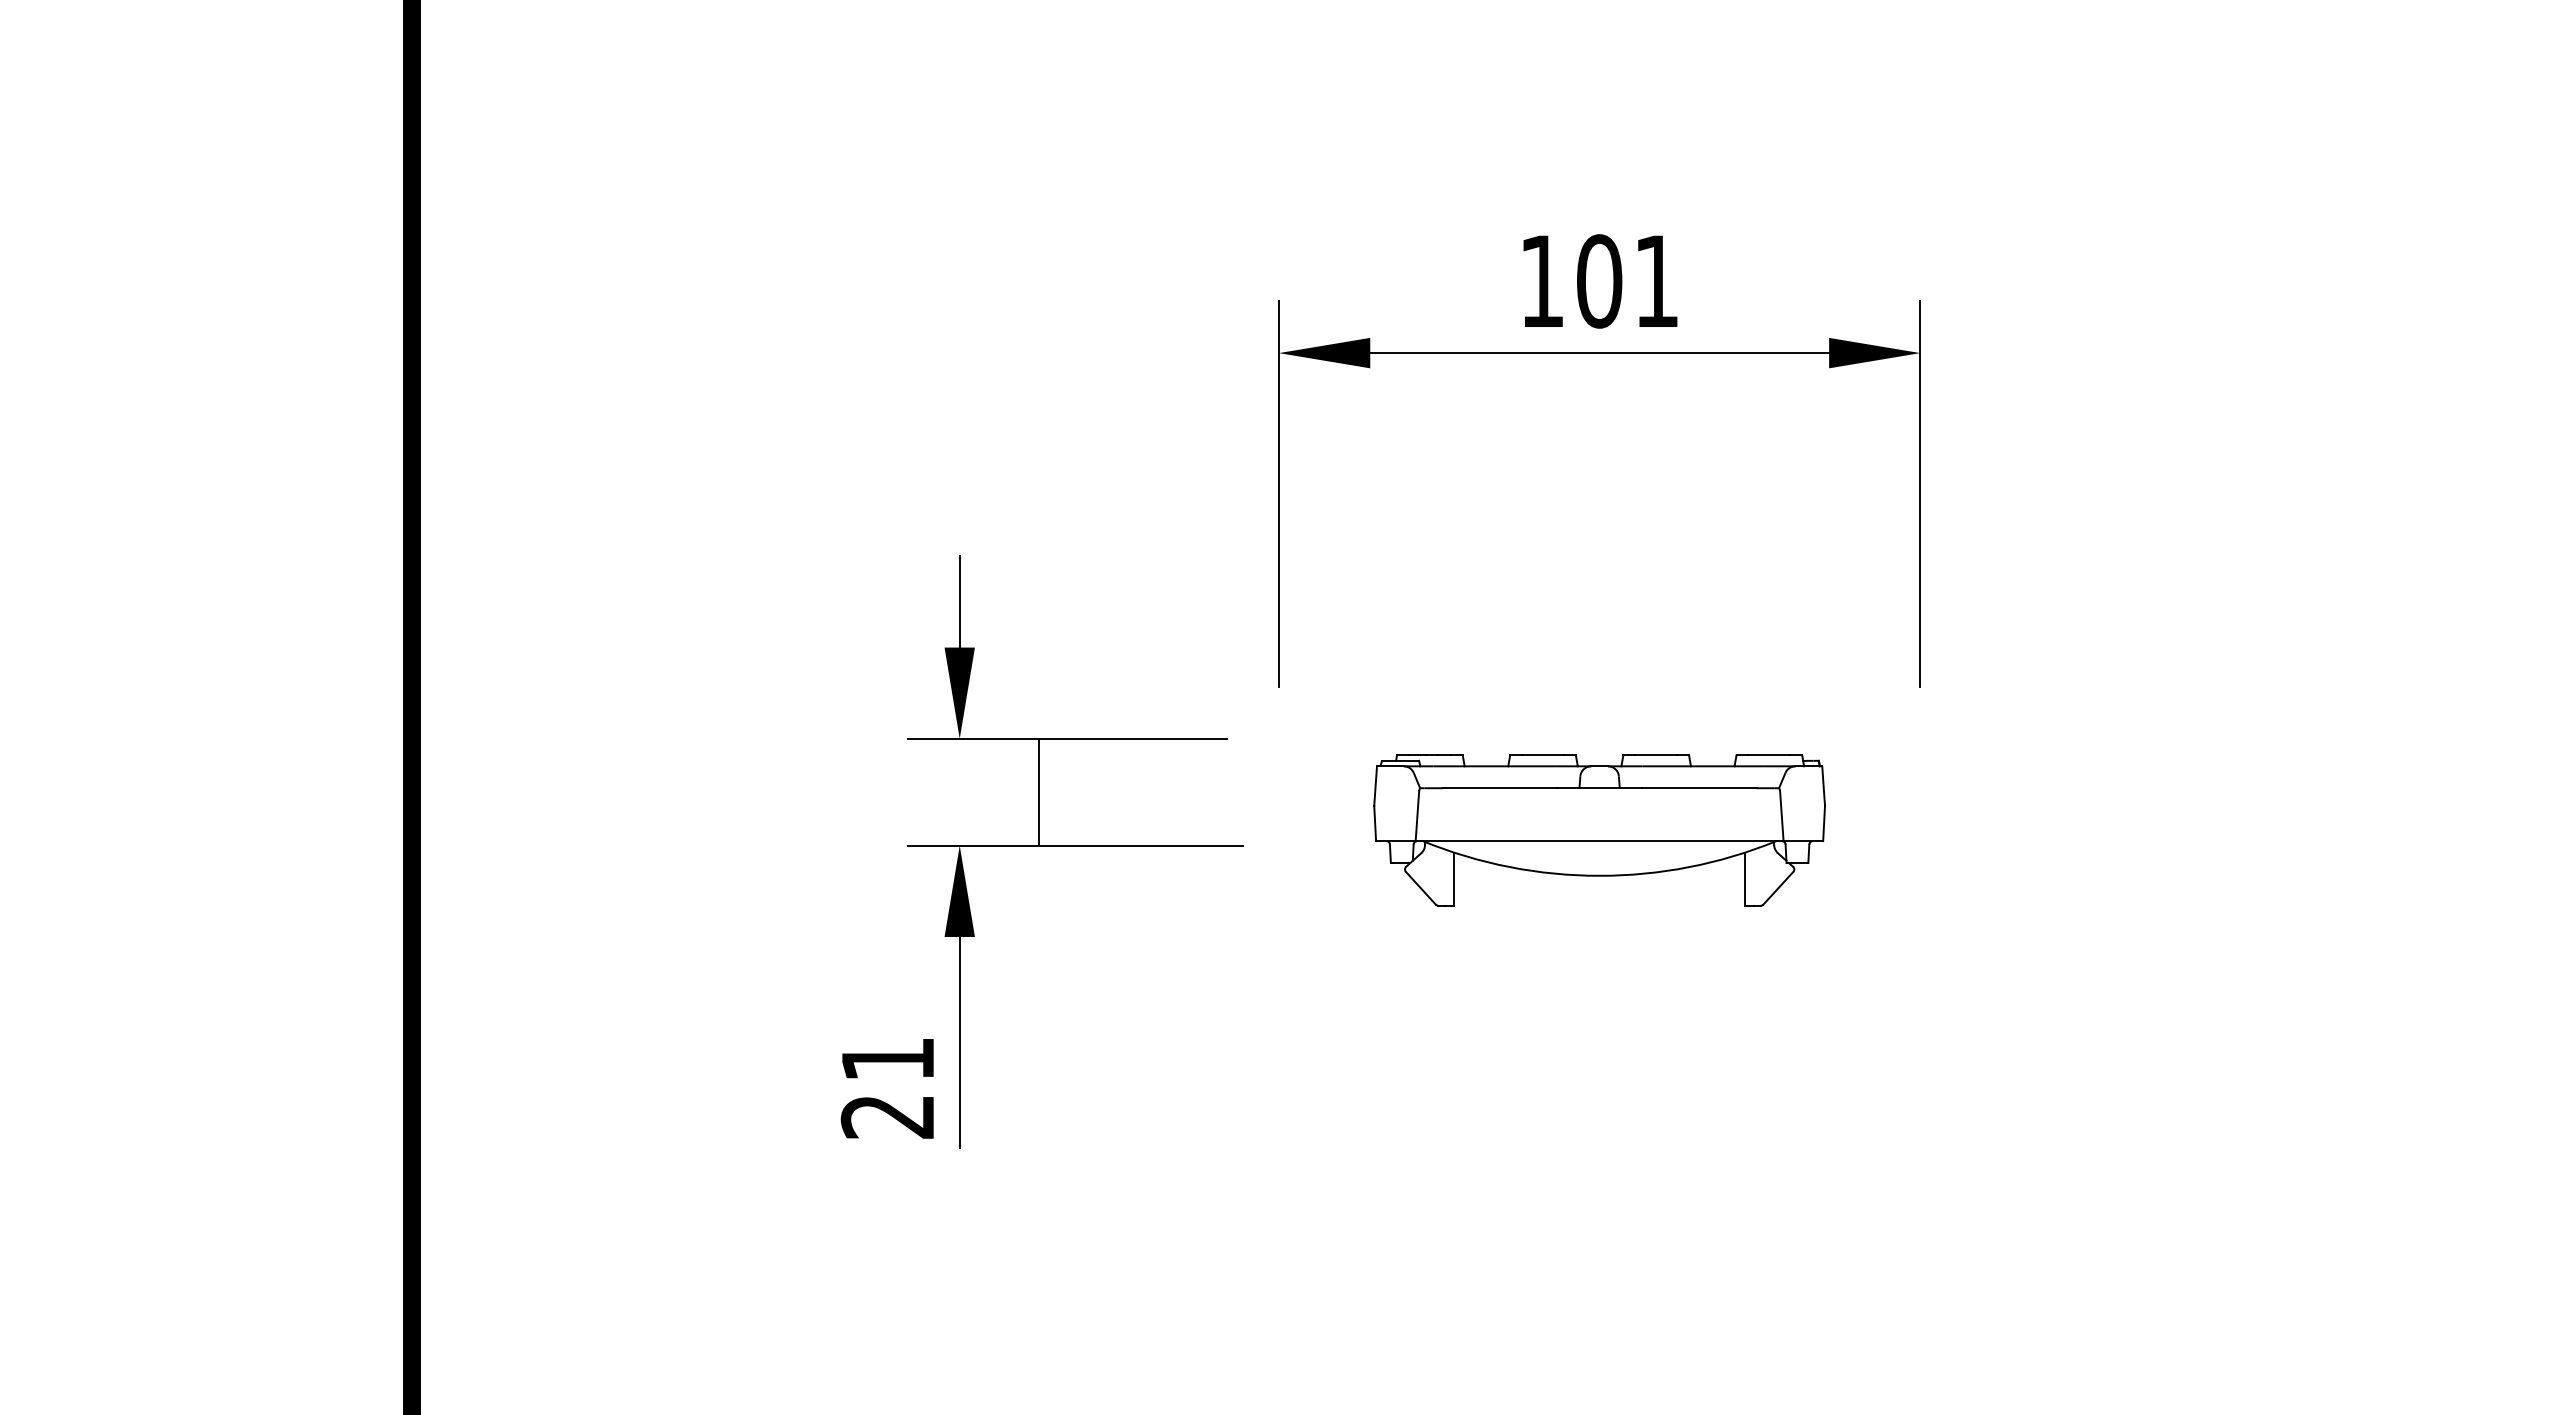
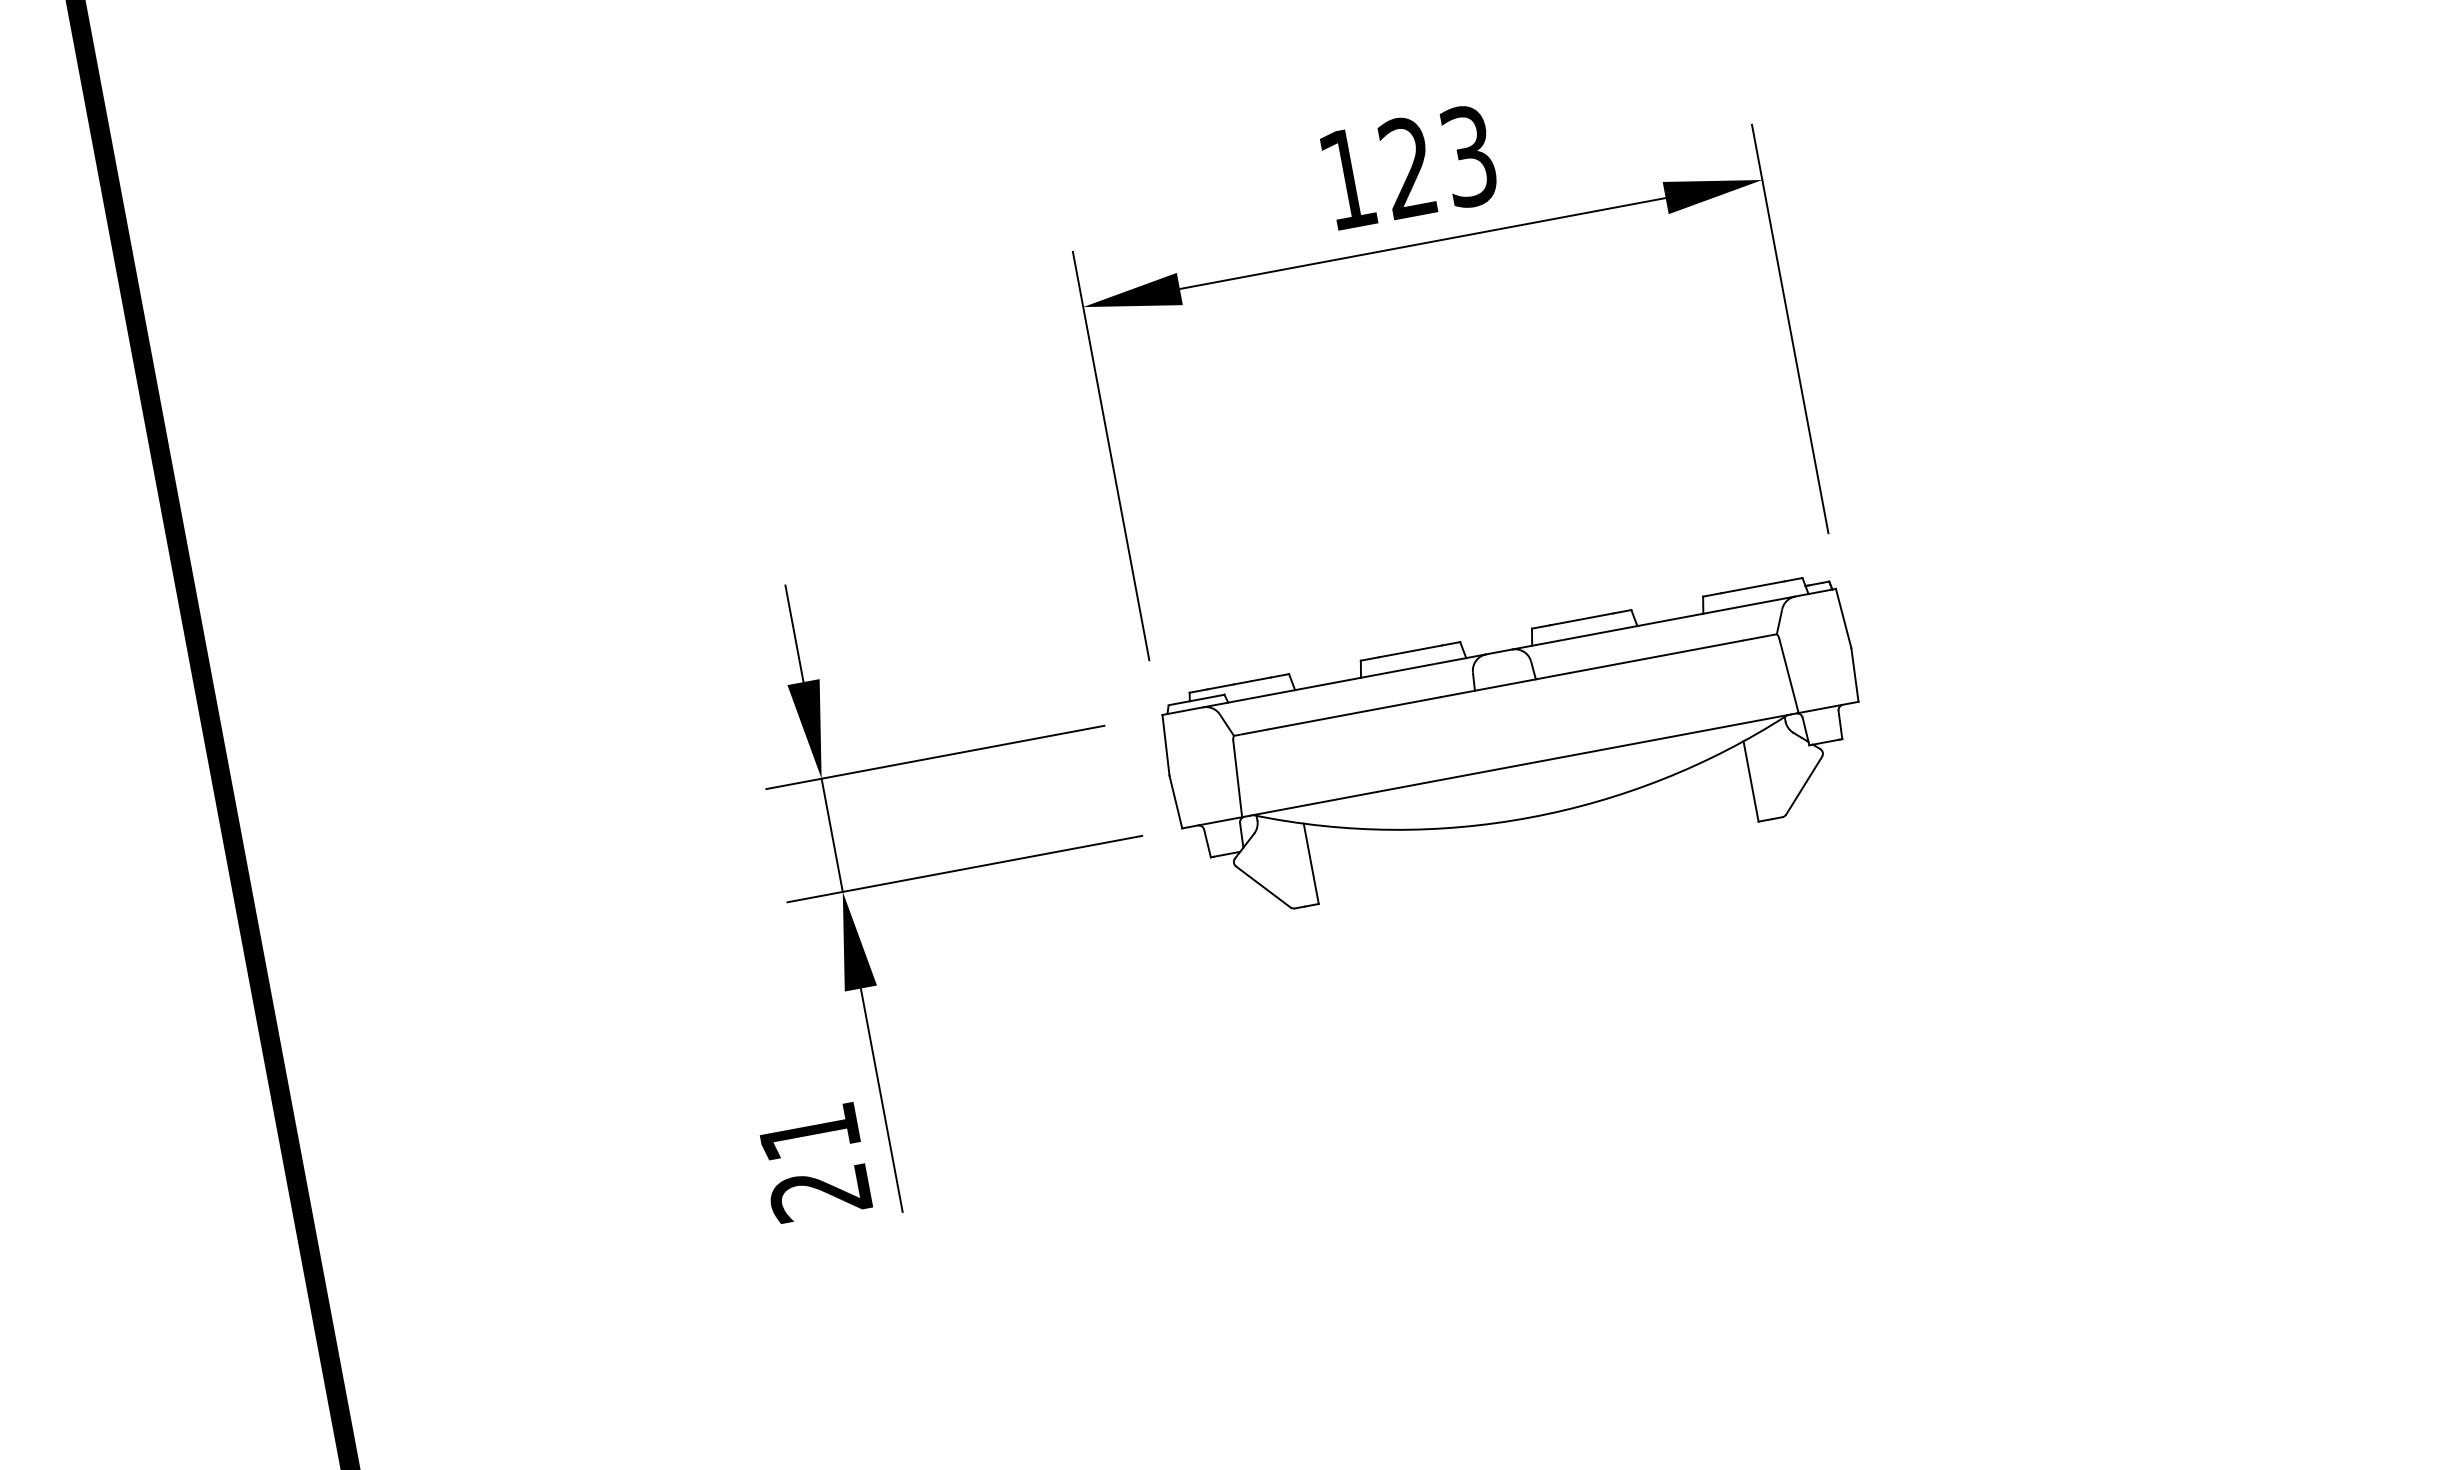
text: (1627, 281) -> (1438, 162), 101 -> 123
line: (1038, 791) -> (831, 834), moved
part: (1599, 830) -> (1517, 749), size x1.43

